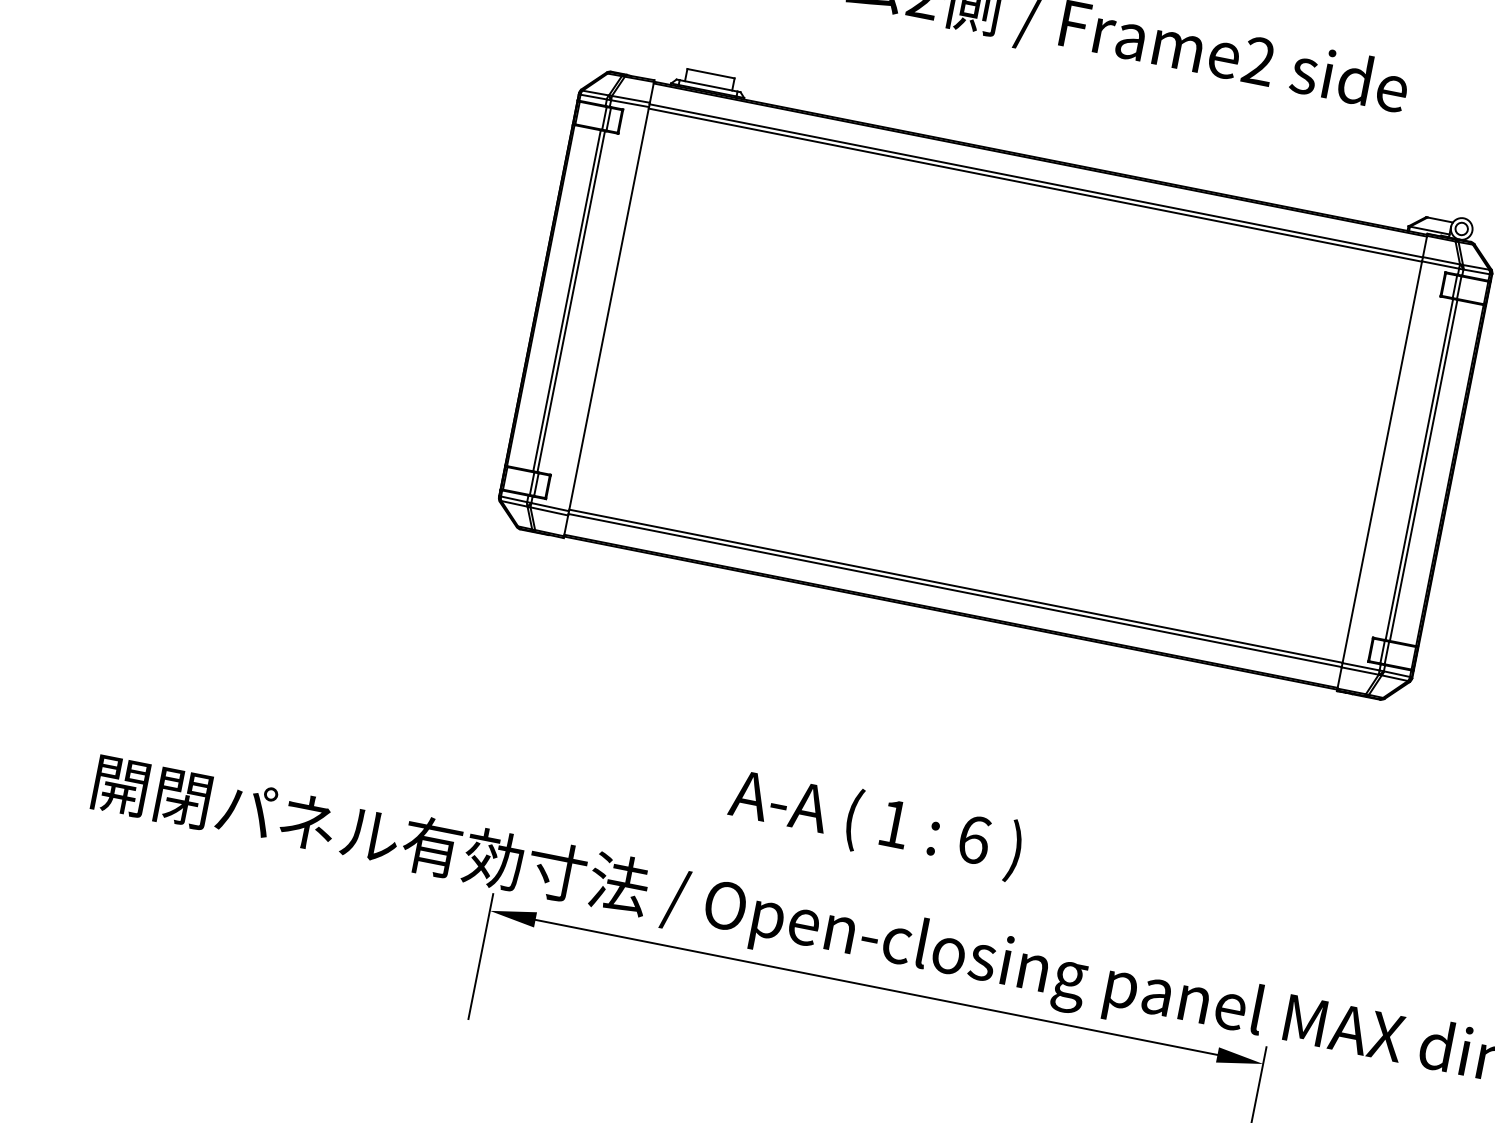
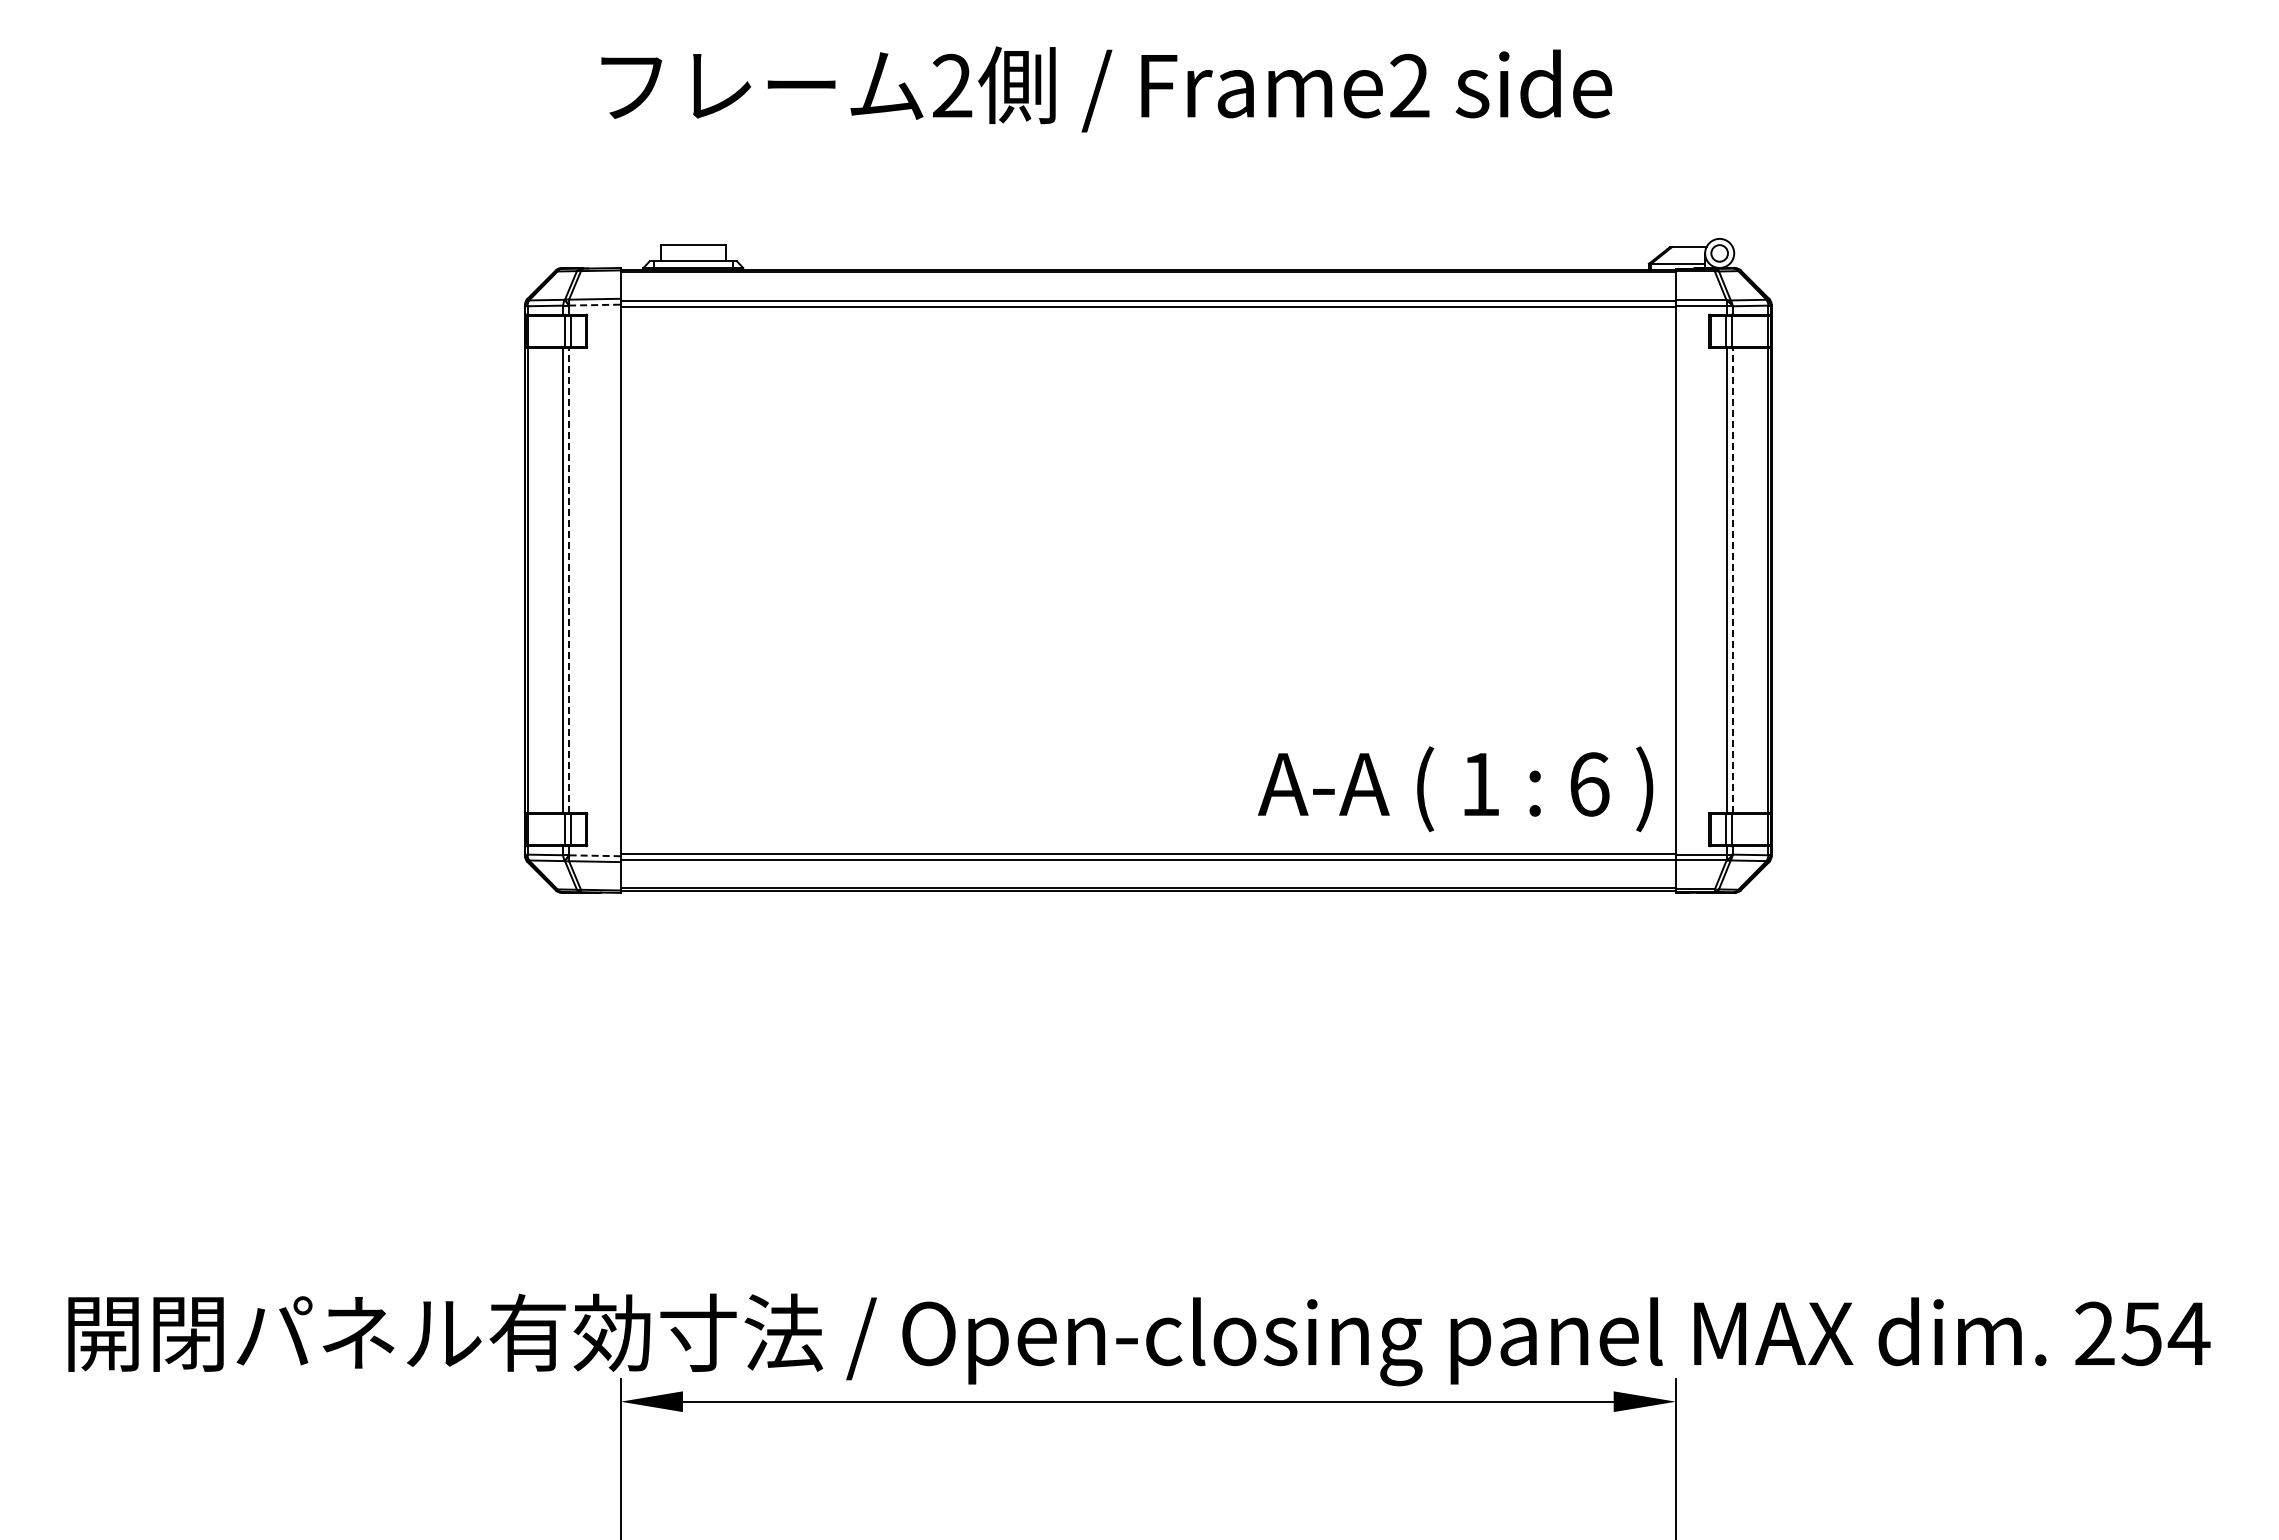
line: (629, 103) -> (594, 305), solid -> dashed
line: (571, 301) -> (569, 580), solid -> dashed
line: (1423, 470) -> (1732, 580), solid -> dashed
line: (549, 506) -> (594, 855), solid -> dashed
text: (875, 824) -> (1455, 789), moved

